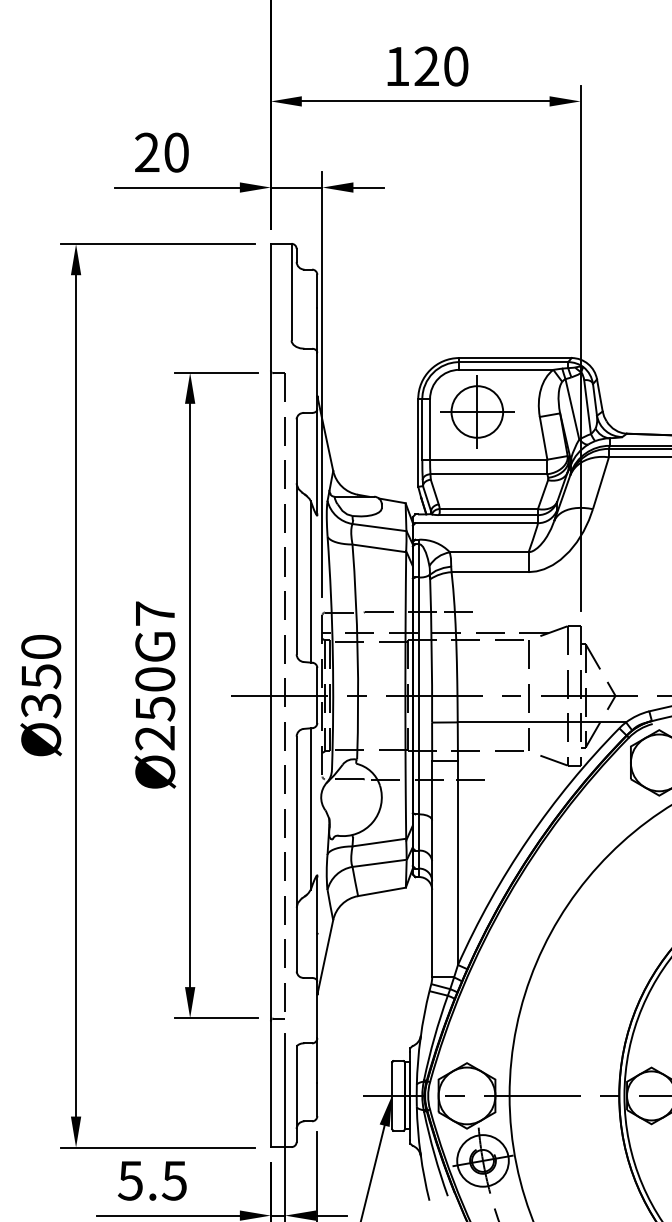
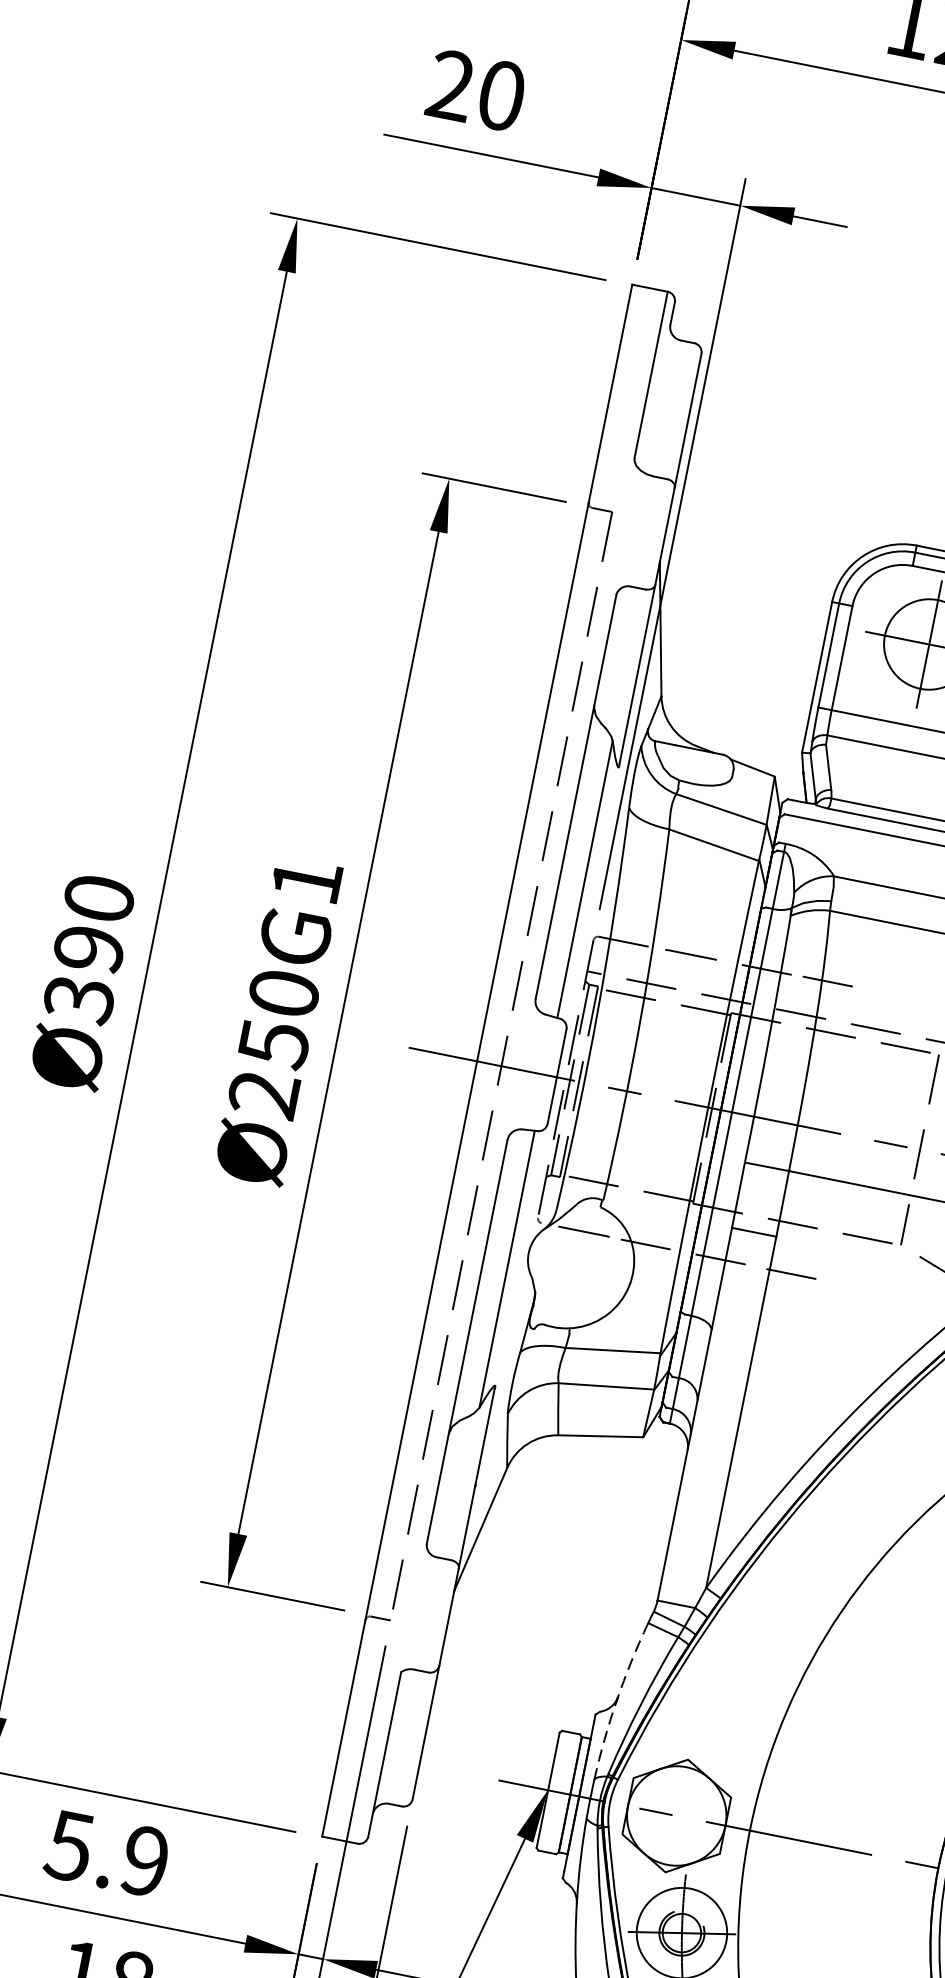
text: (155, 613) -> (307, 880), Ø250G7 -> Ø250G1
text: (41, 676) -> (89, 949), Ø350 -> Ø390
arc: (420, 1037) -> (616, 1699), solid -> dashed
text: (173, 1180) -> (143, 1860), 5.5 -> 5.9

